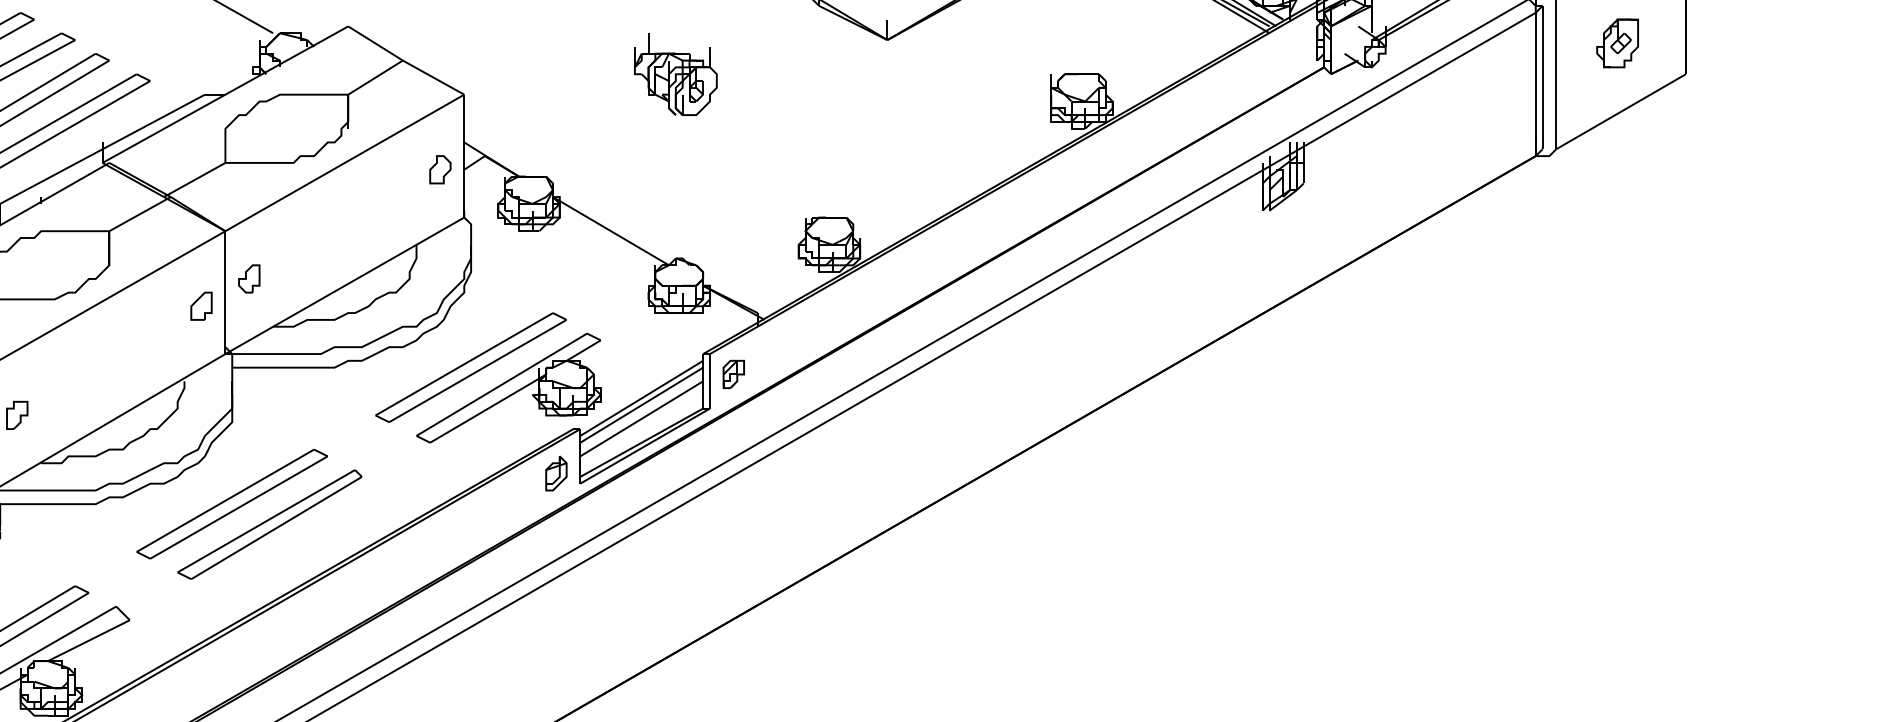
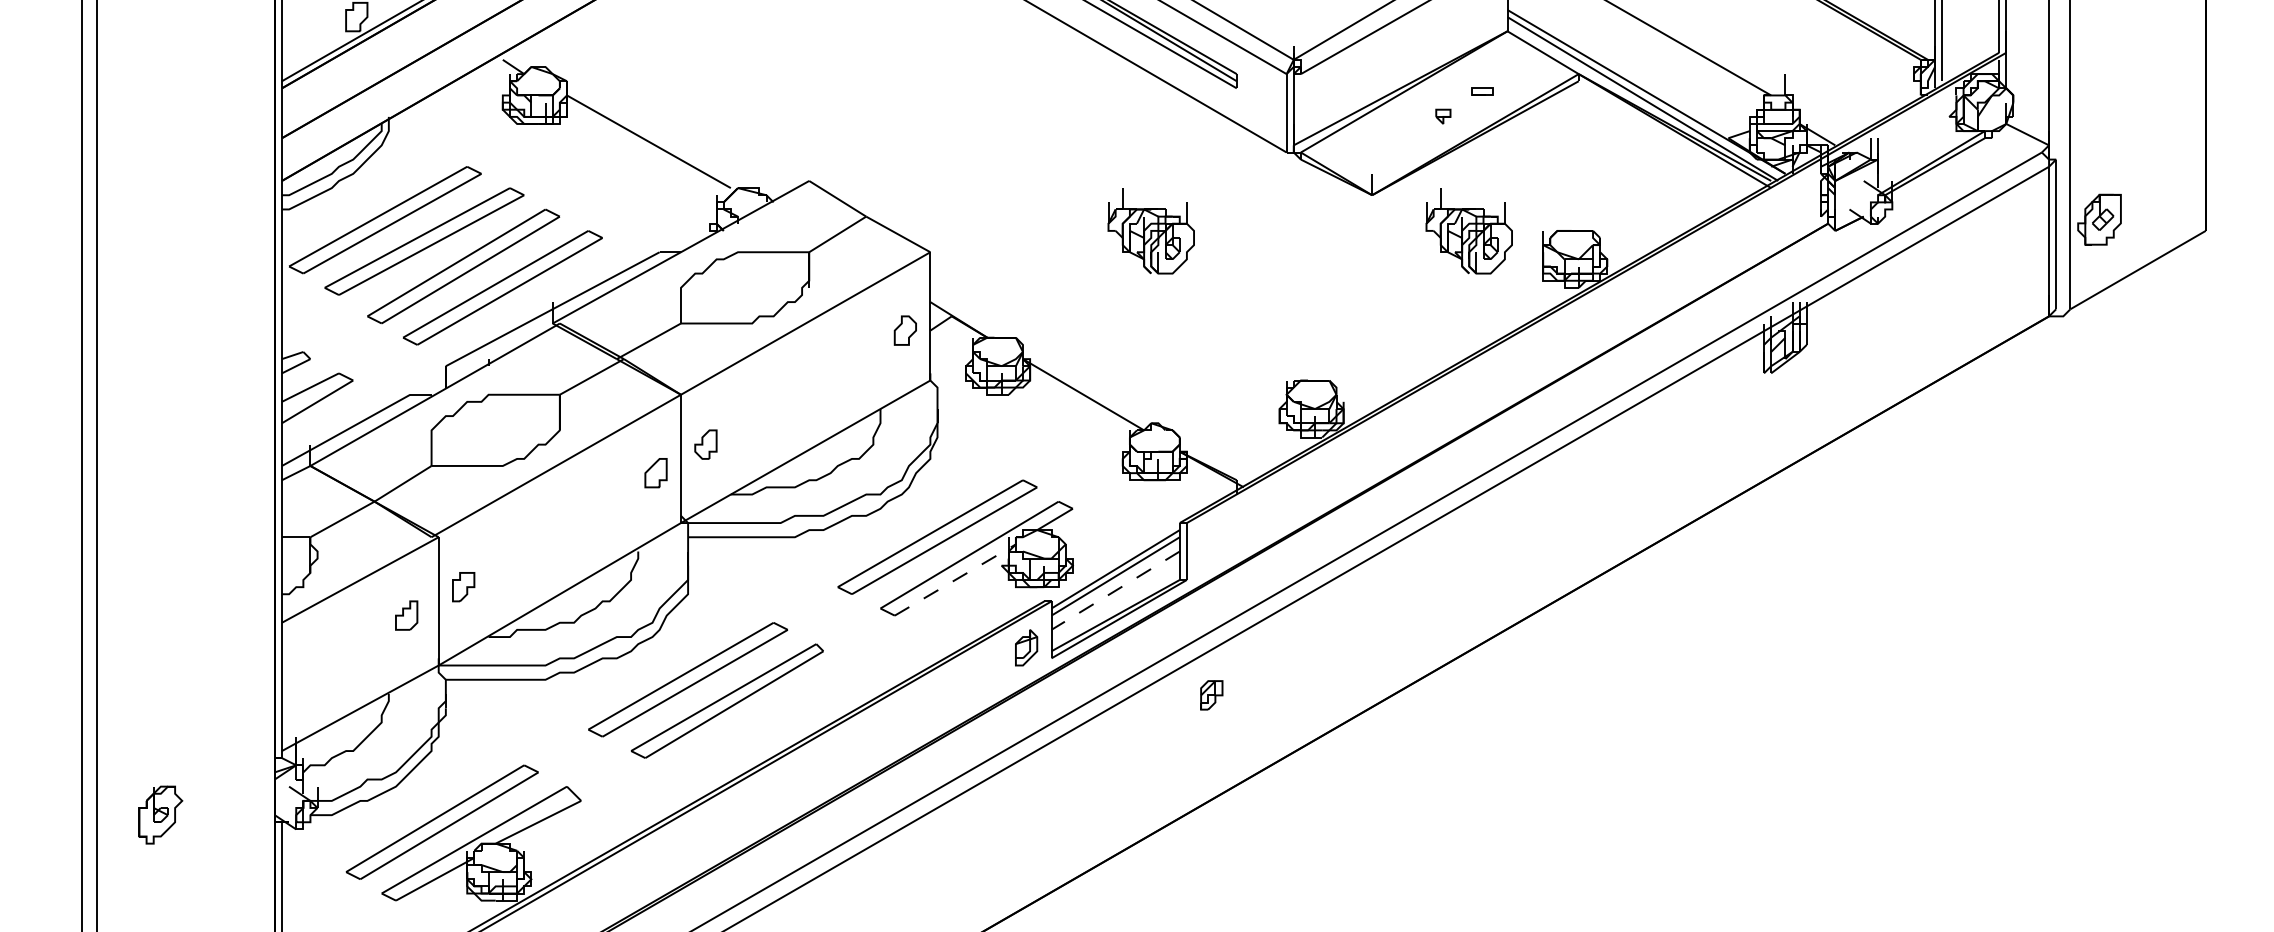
part: (1617, 43) -> (2099, 219), moved
part: (979, 74) -> (1468, 231), added
part: (733, 374) -> (1211, 695), moved
line: (488, 408) -> (955, 579), solid -> dashed
line: (641, 418) -> (1115, 590), solid -> dashed

